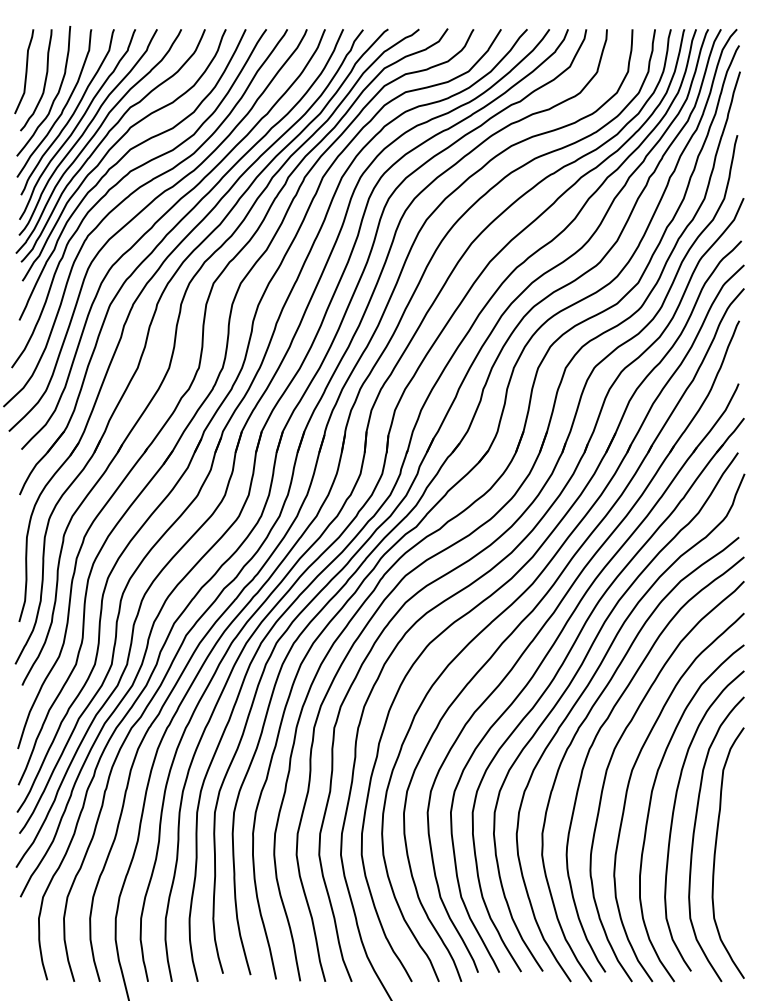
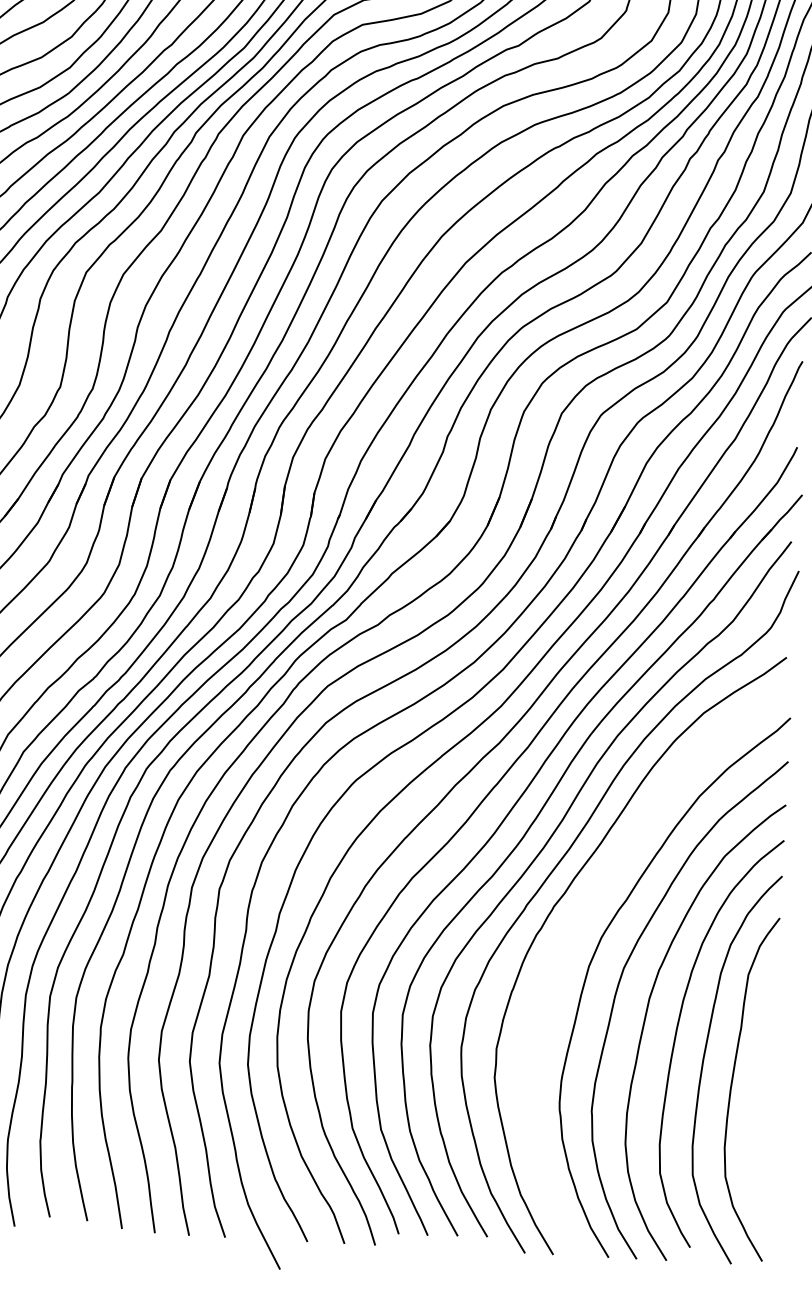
curve: (598, 734) -> (580, 917), removed

